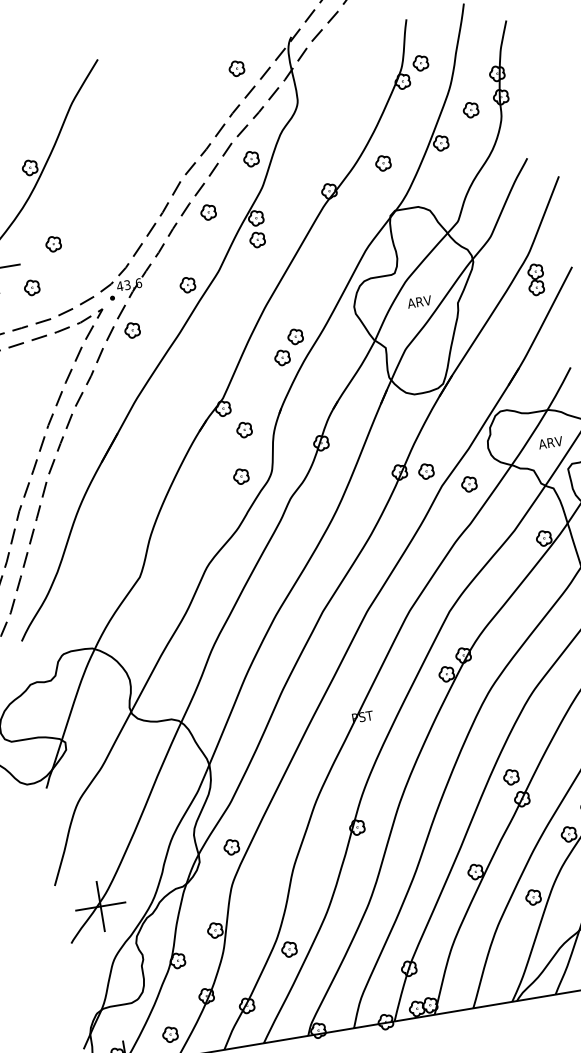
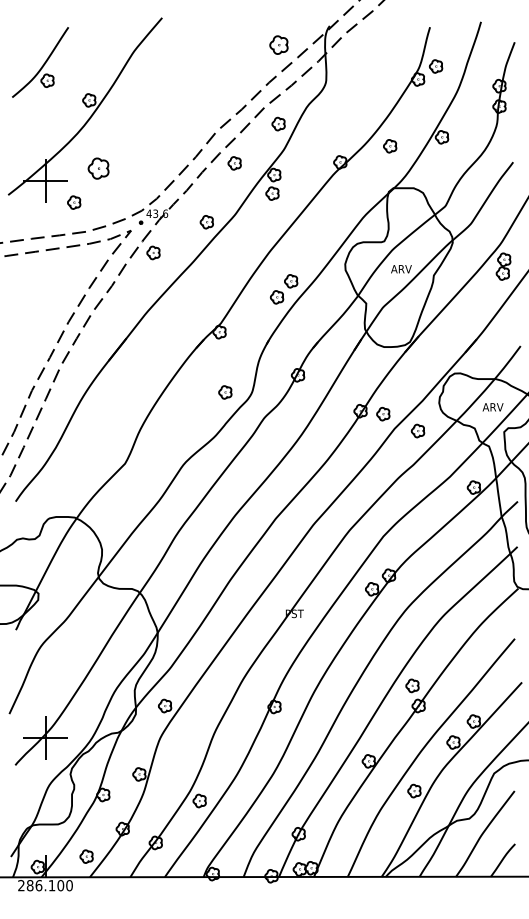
part: (236, 69) -> (278, 45), size x1.4
part: (471, 110) -> (472, 113), removed
part: (53, 244) -> (98, 168), size x1.6
part: (244, 430) -> (234, 353), removed

